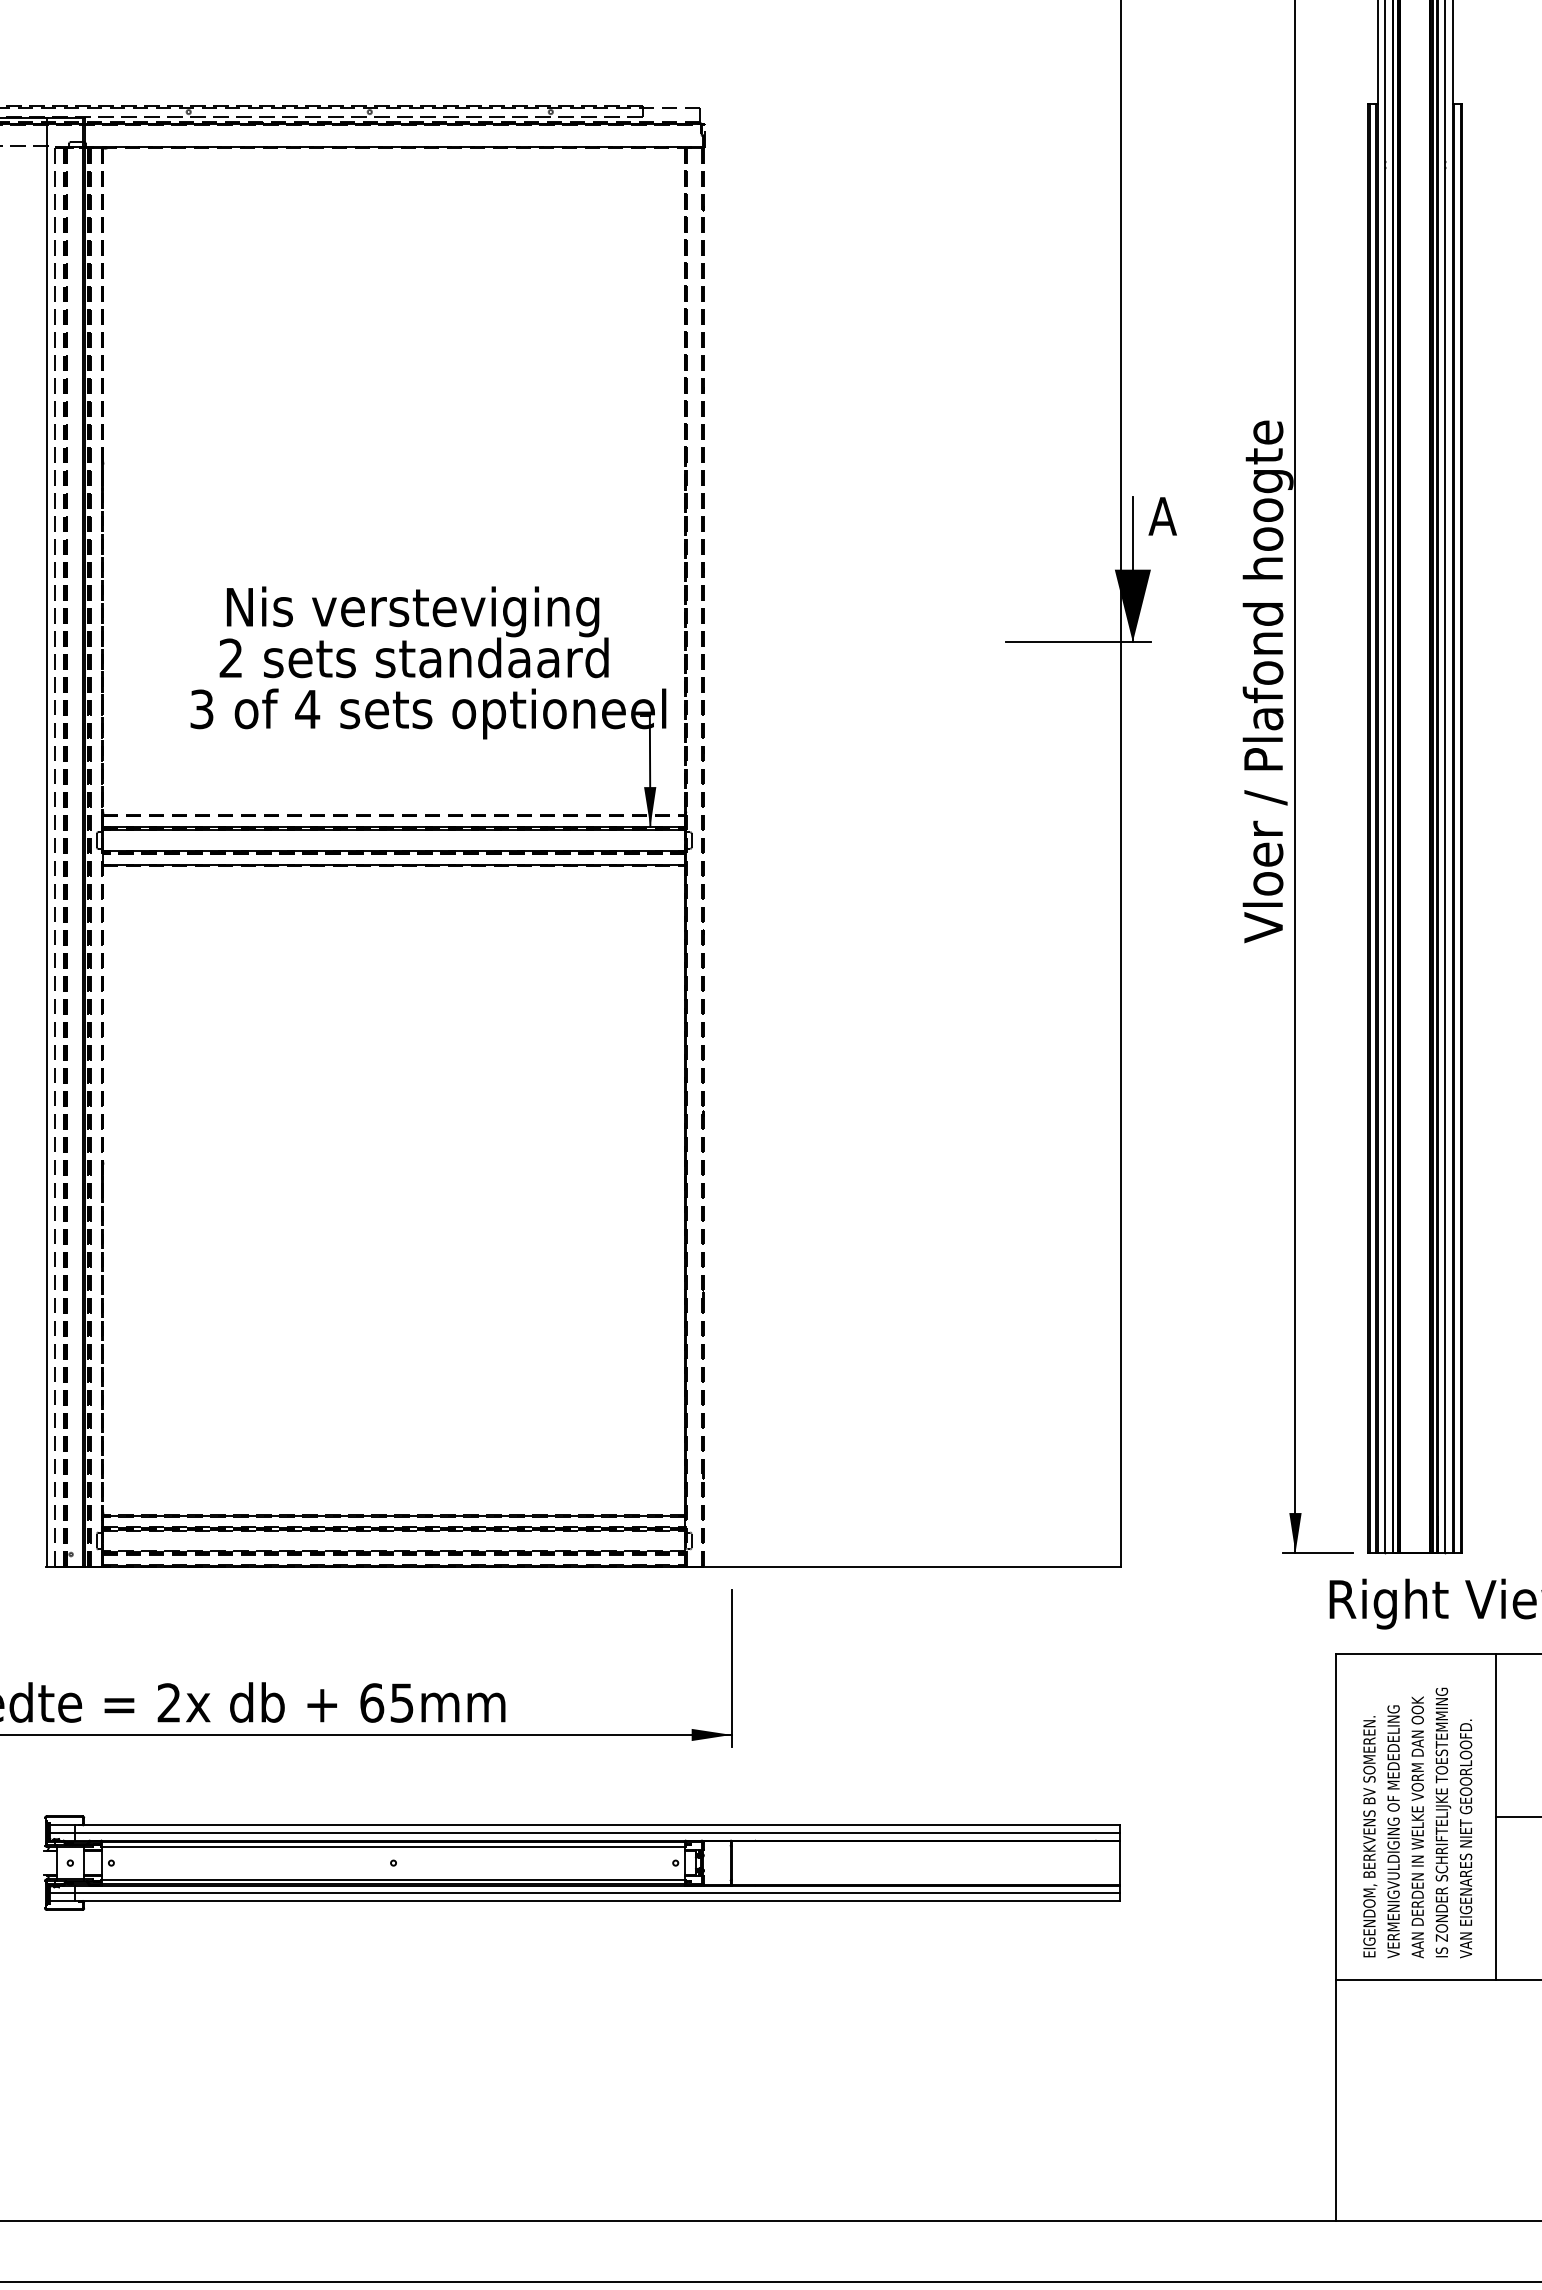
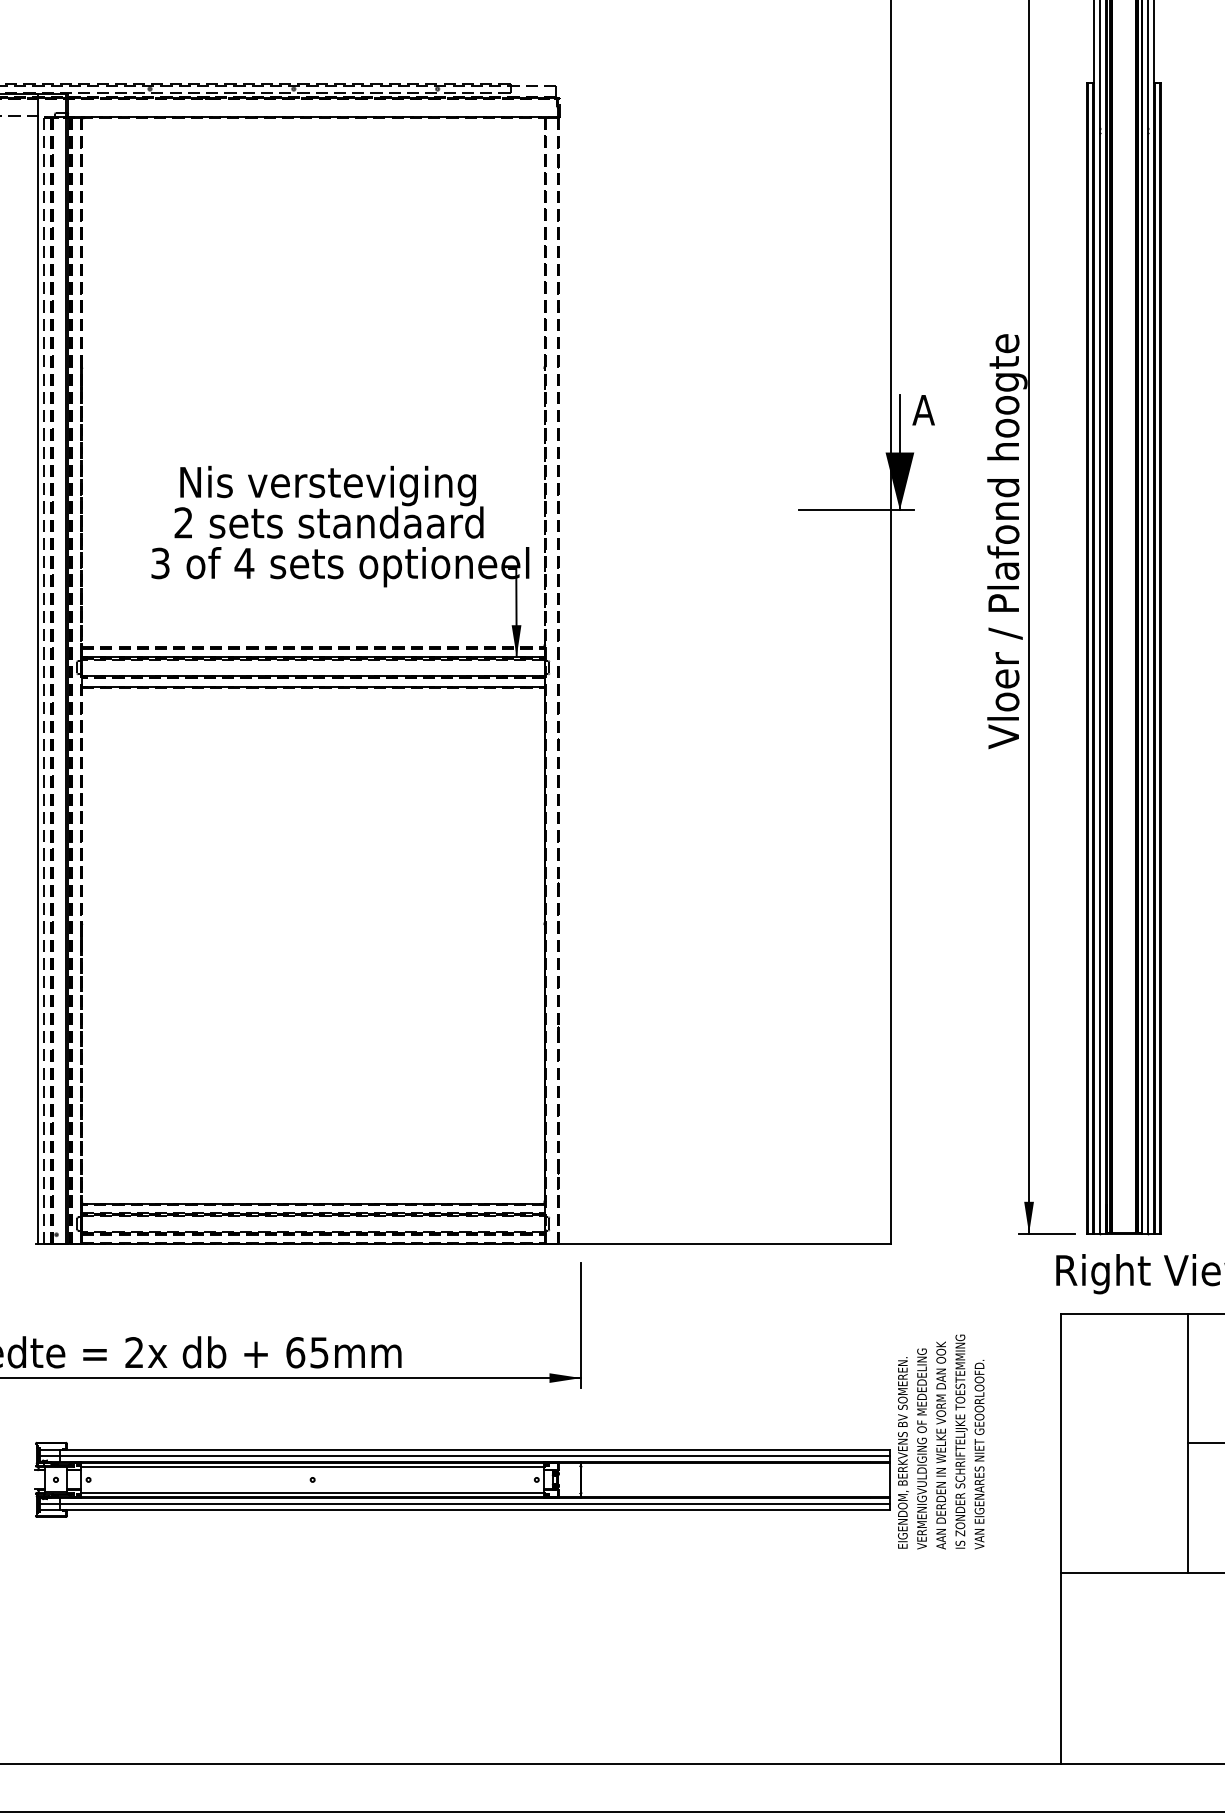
text: (1418, 1822) -> (941, 1441), moved

